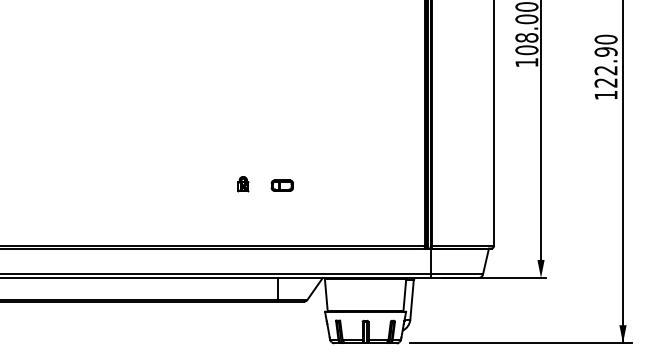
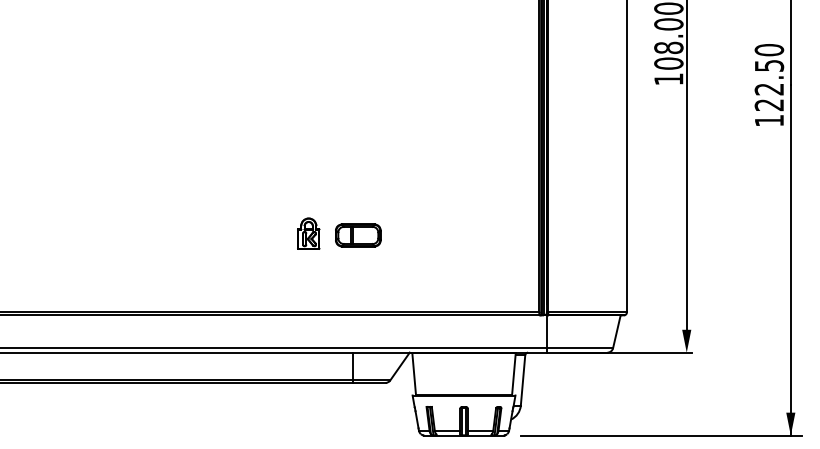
text: (605, 51) -> (768, 65), 122.90 -> 122.50
part: (243, 184) -> (308, 233), size x1.67
part: (282, 185) -> (358, 235), size x1.67

